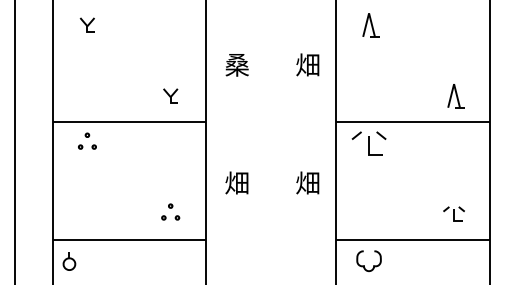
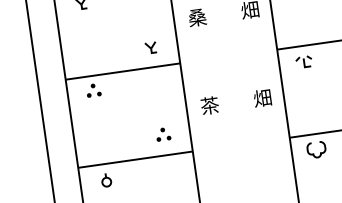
part: (368, 142) -> (303, 61), size x0.62
text: (237, 182) -> (210, 105), 畑 -> 茶
part: (69, 261) -> (106, 180), moved

